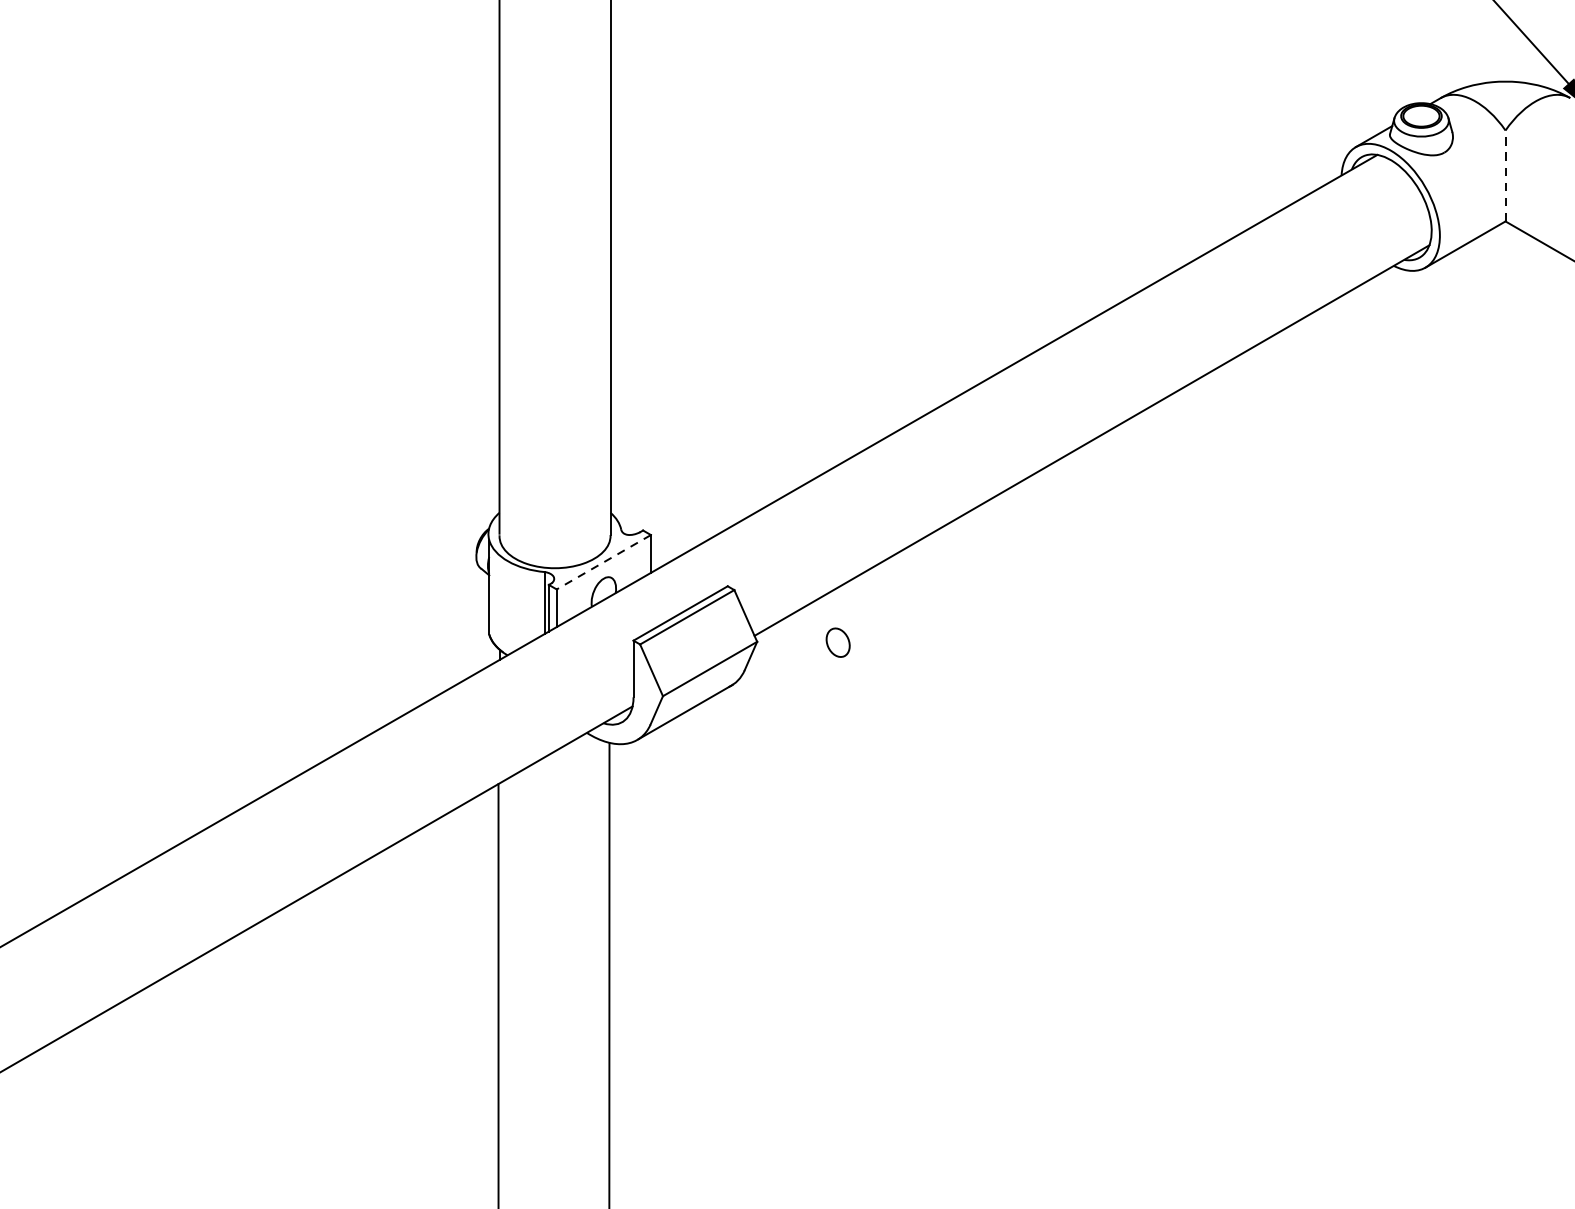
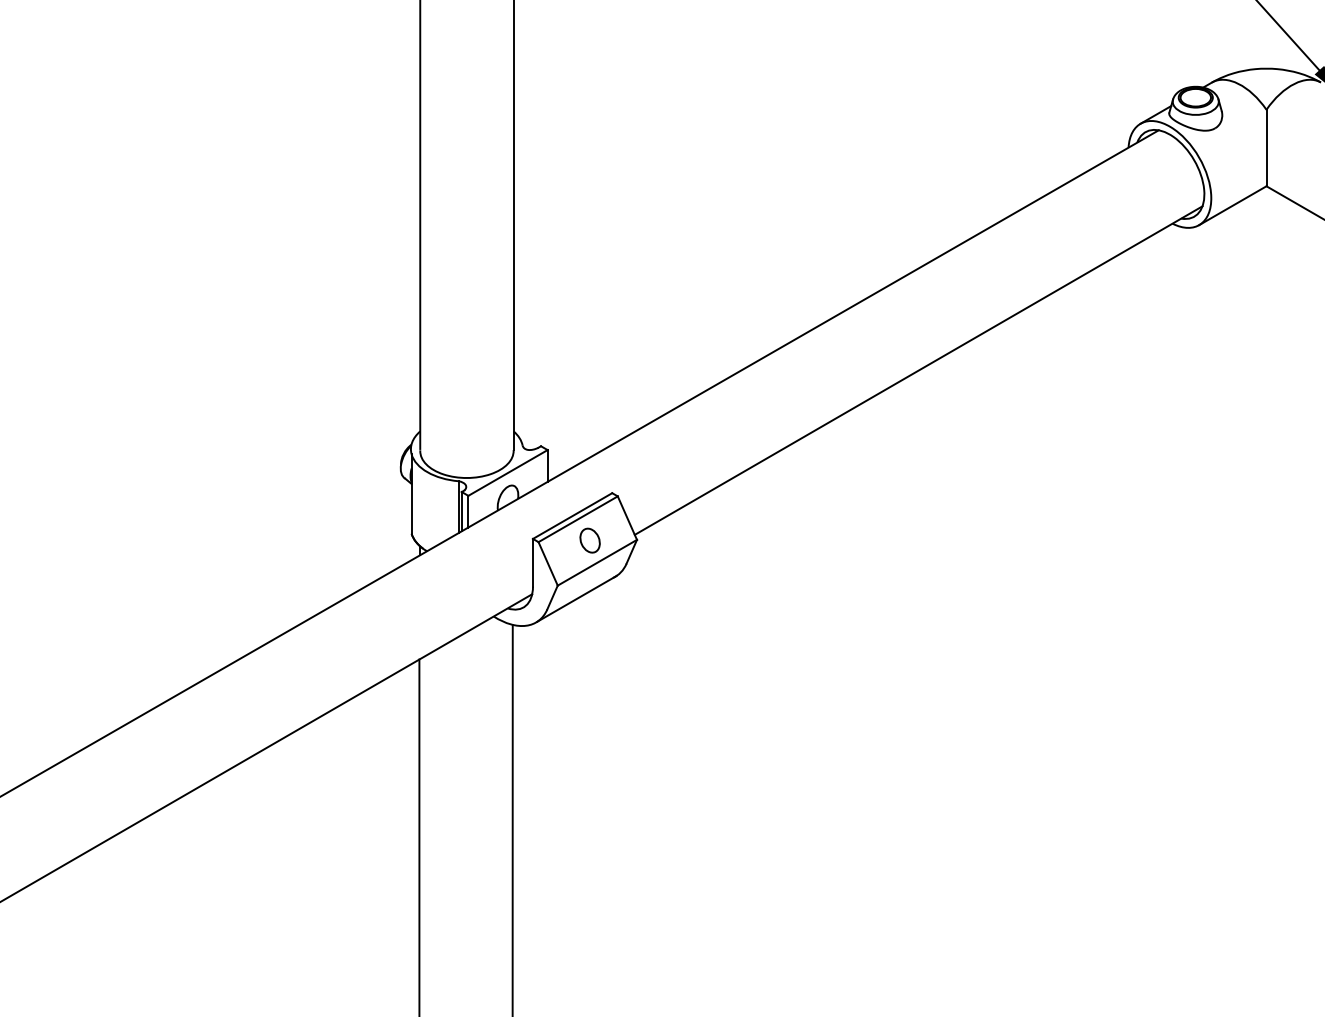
line: (1505, 175) -> (1266, 147), dashed -> solid
line: (604, 561) -> (508, 472), dashed -> solid
part: (837, 642) -> (589, 540), moved

